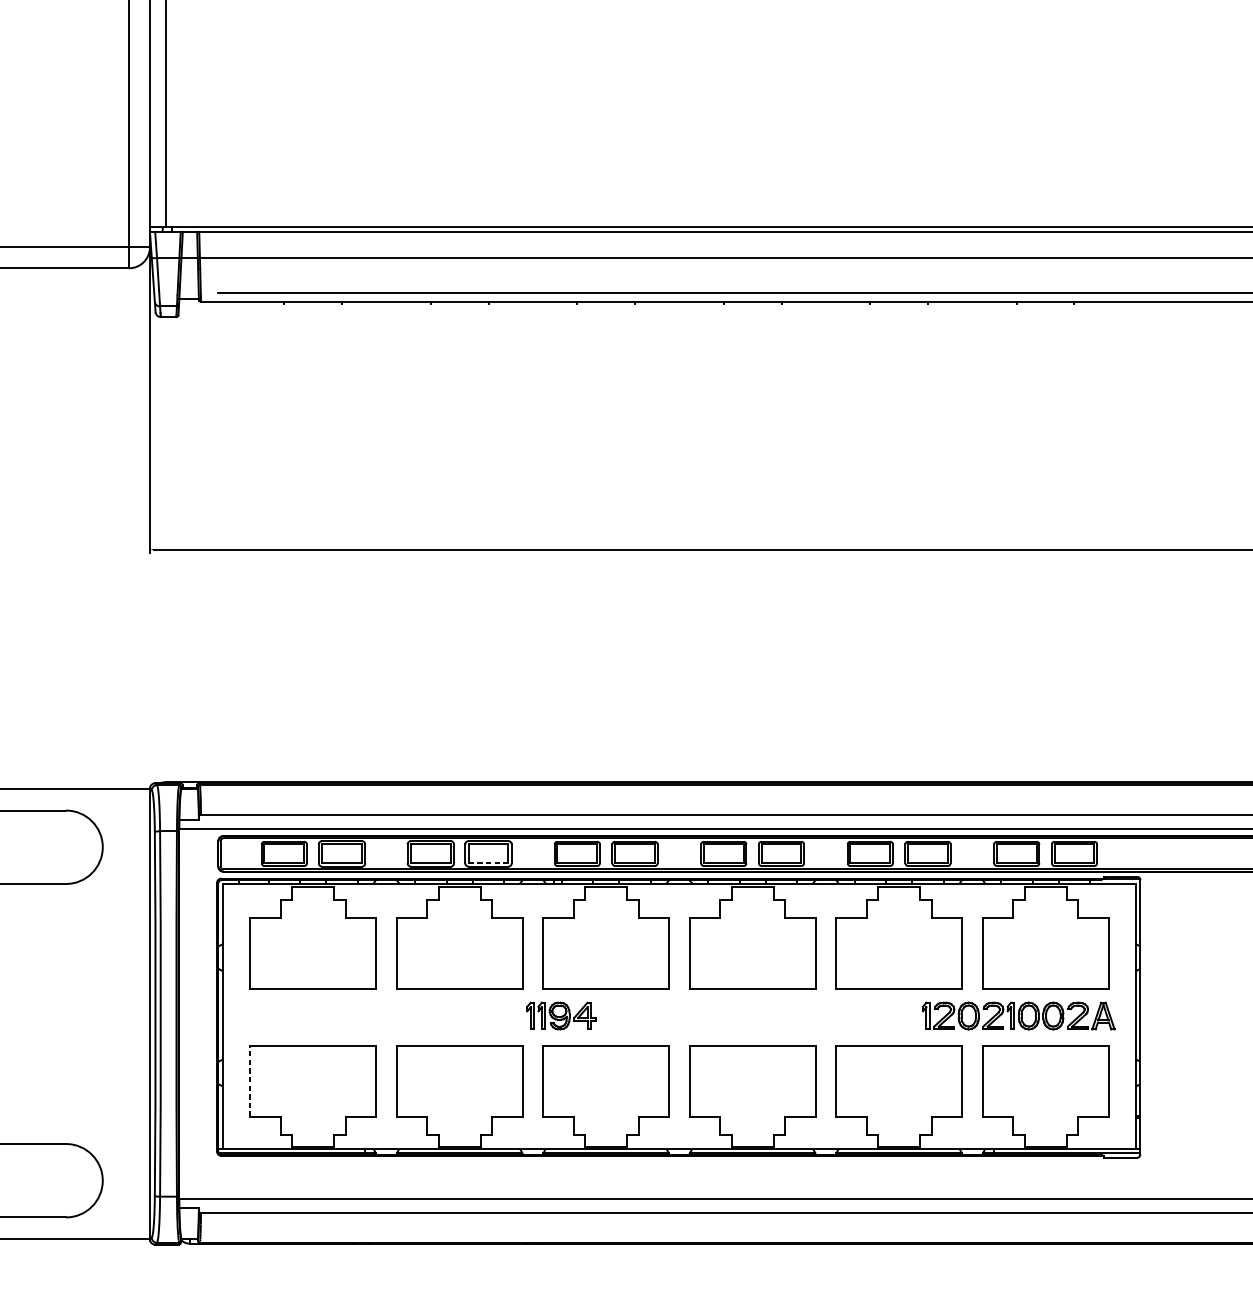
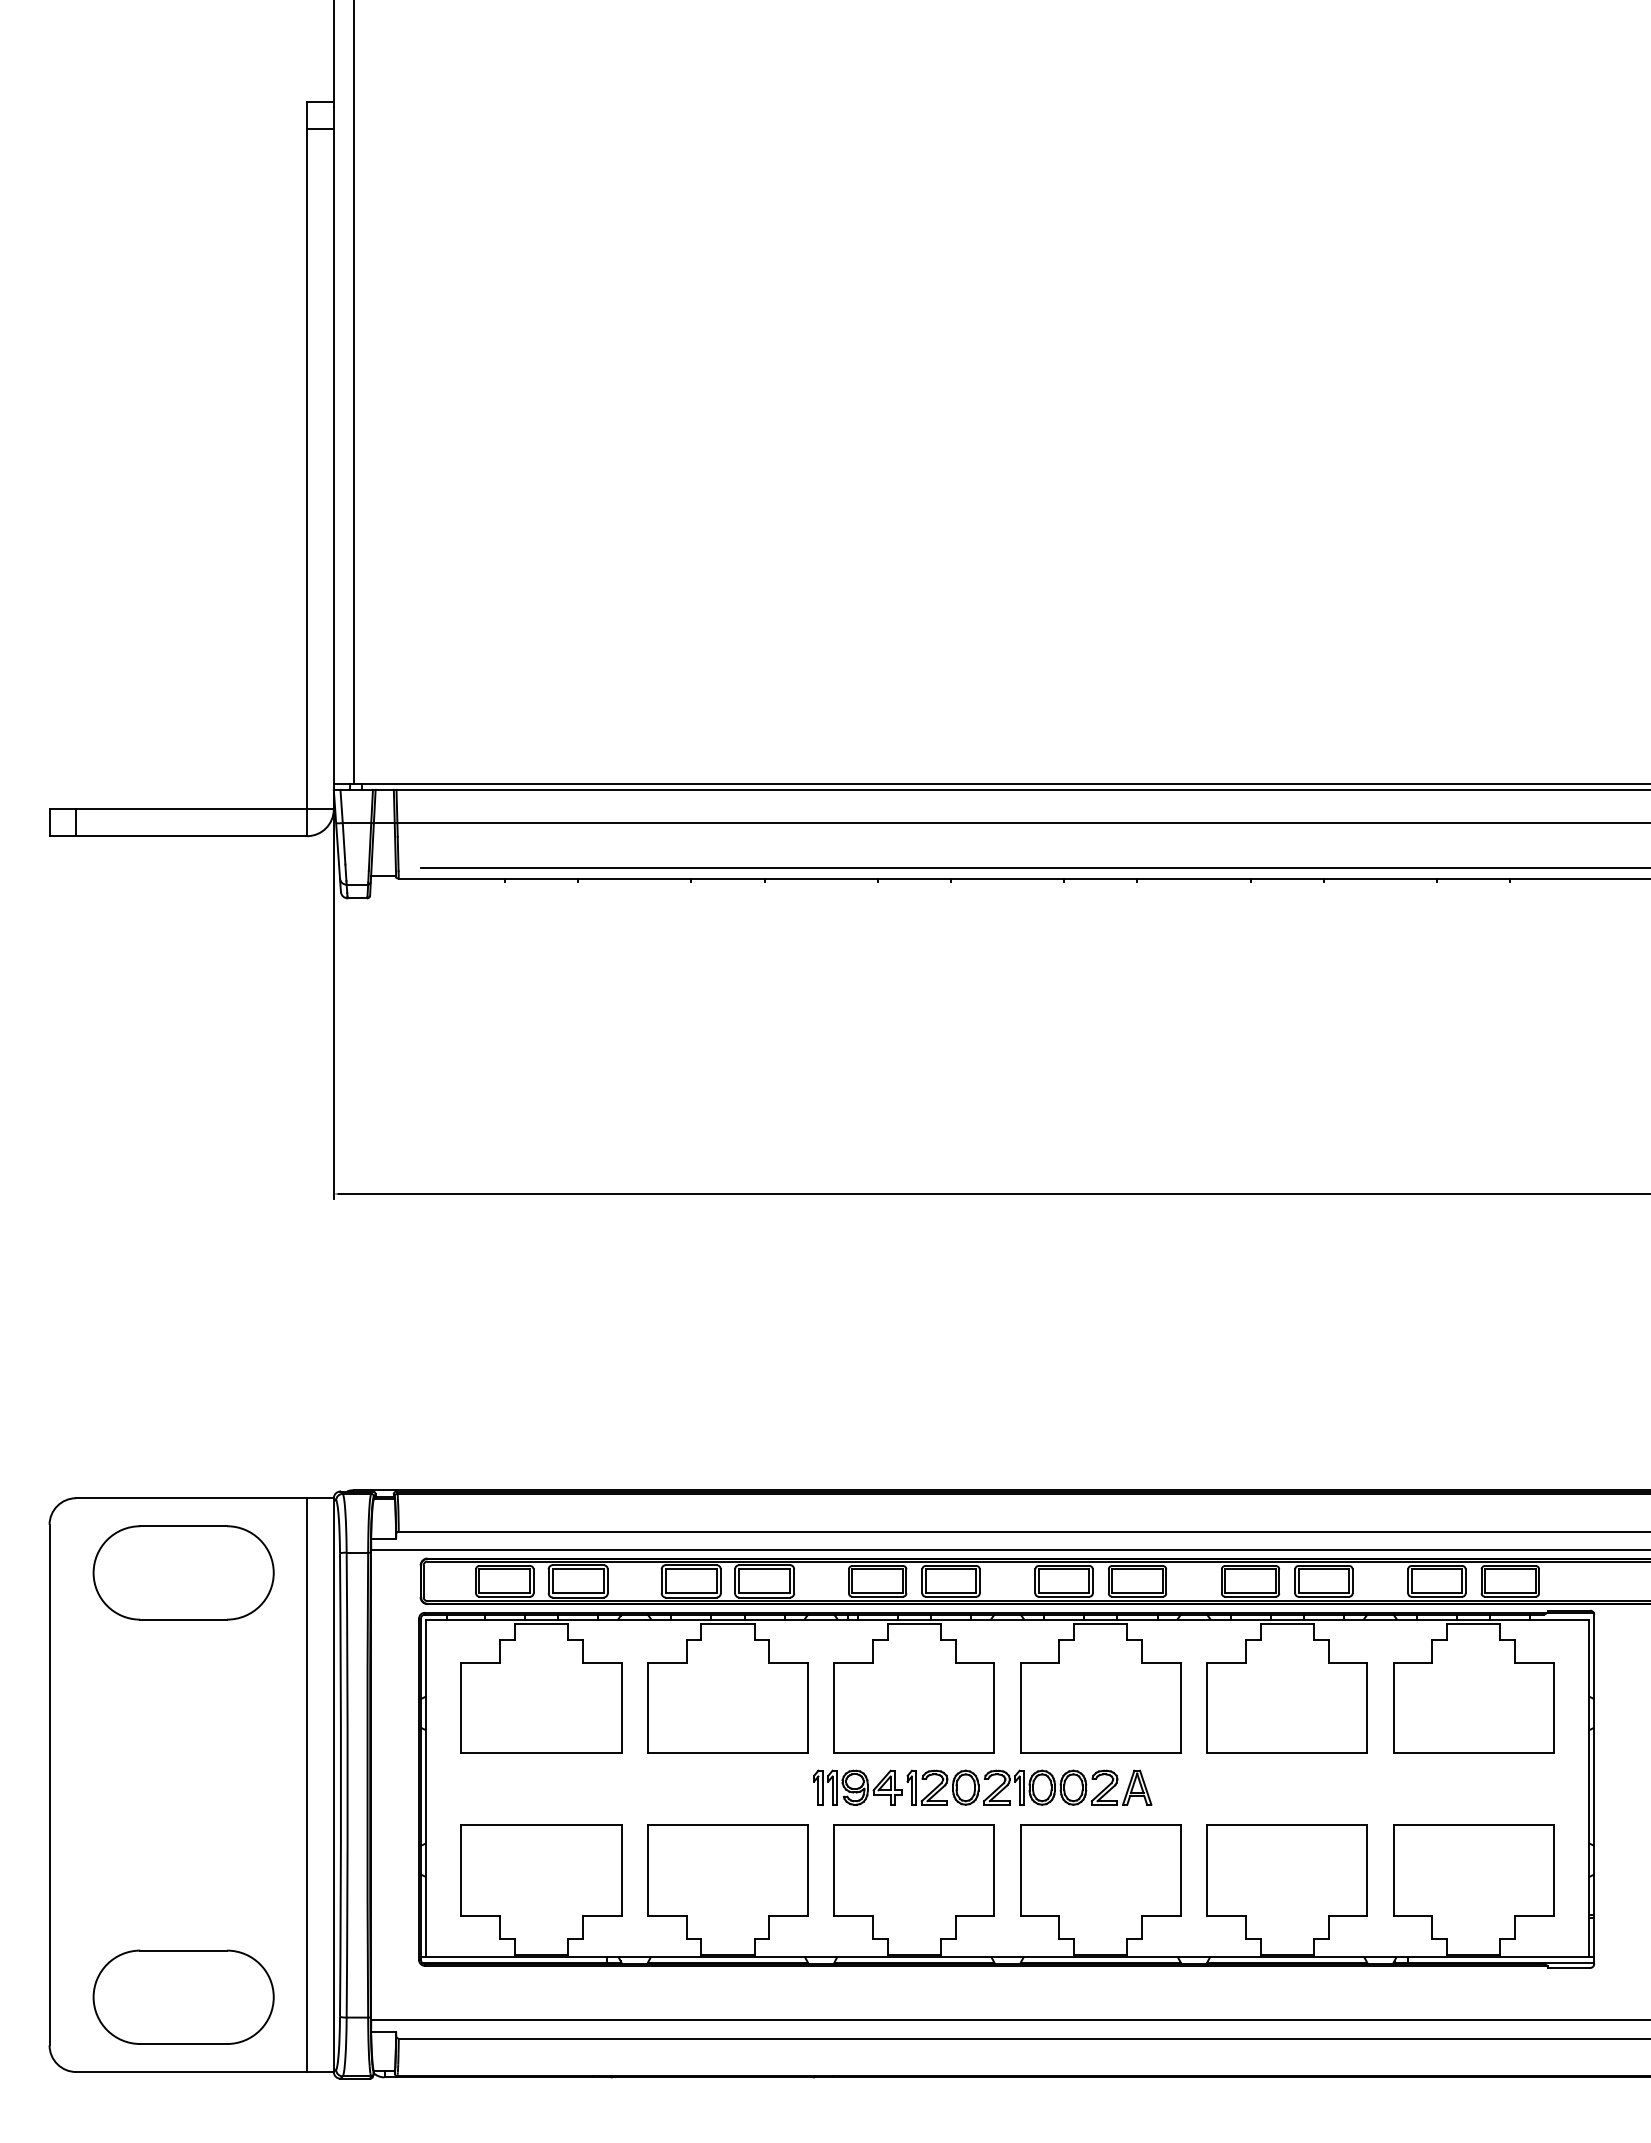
line: (489, 863) -> (765, 1593), dashed -> solid
line: (129, 1014) -> (307, 1785), added
part: (1018, 1015) -> (1029, 1787), moved
line: (250, 1081) -> (461, 1870), dashed -> solid

